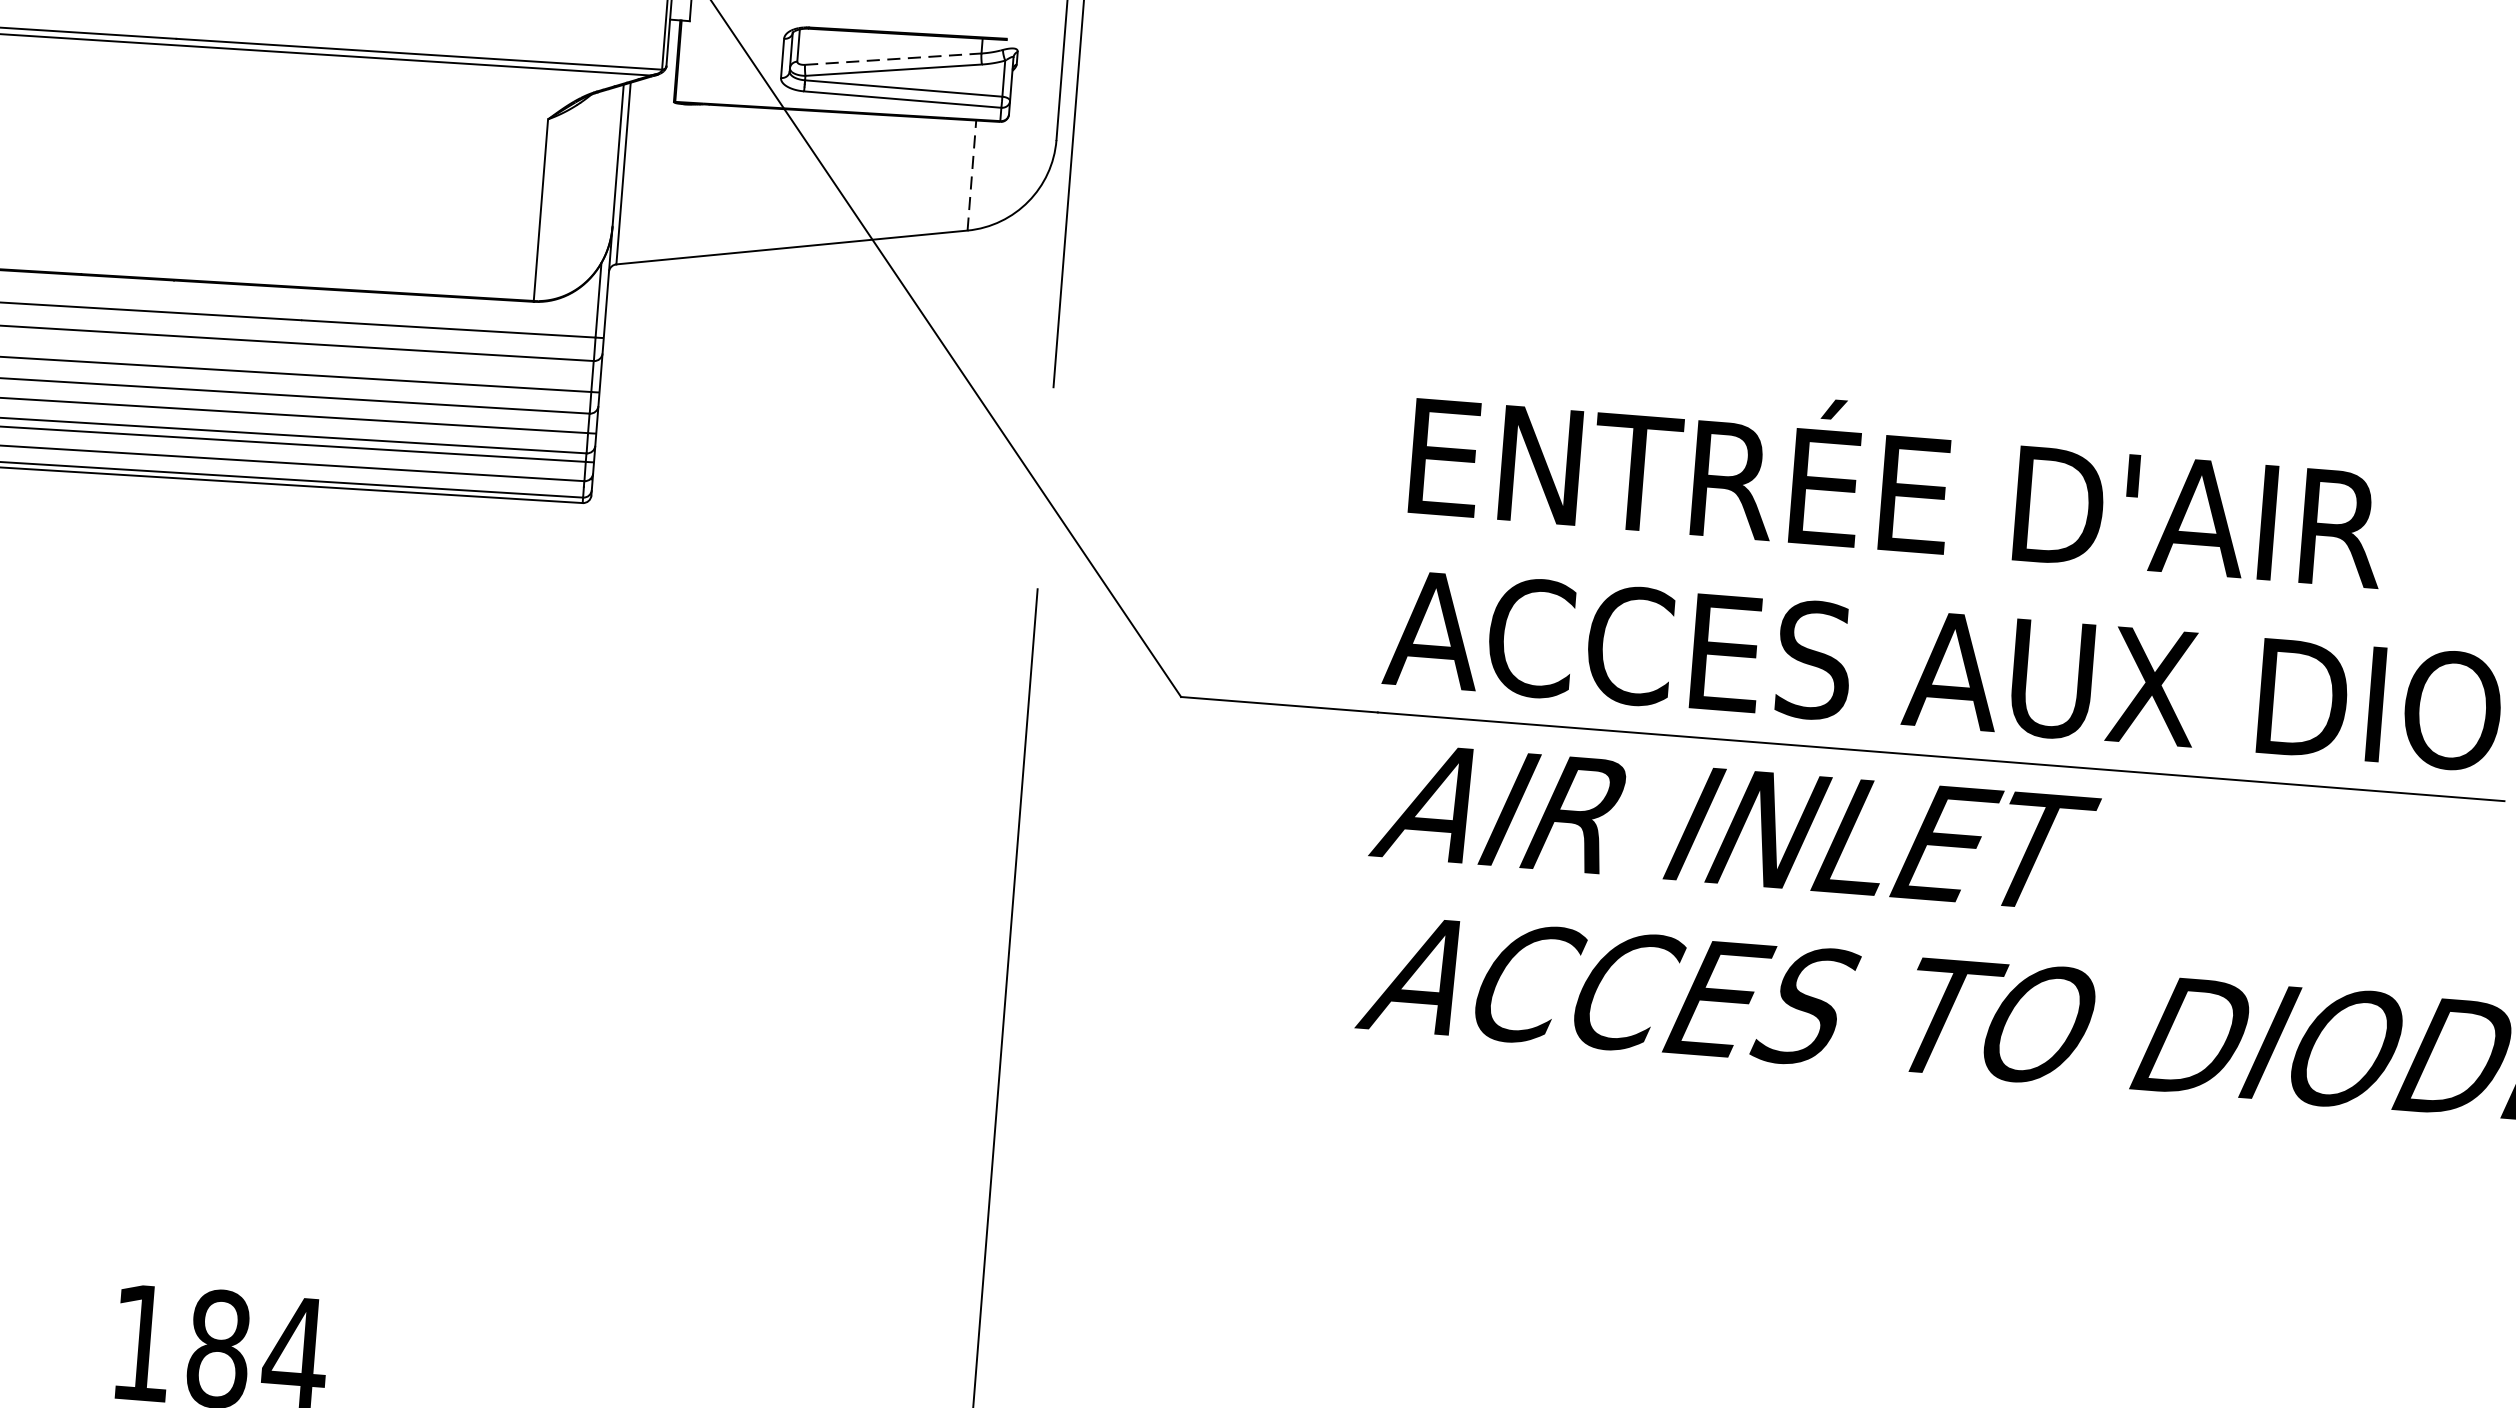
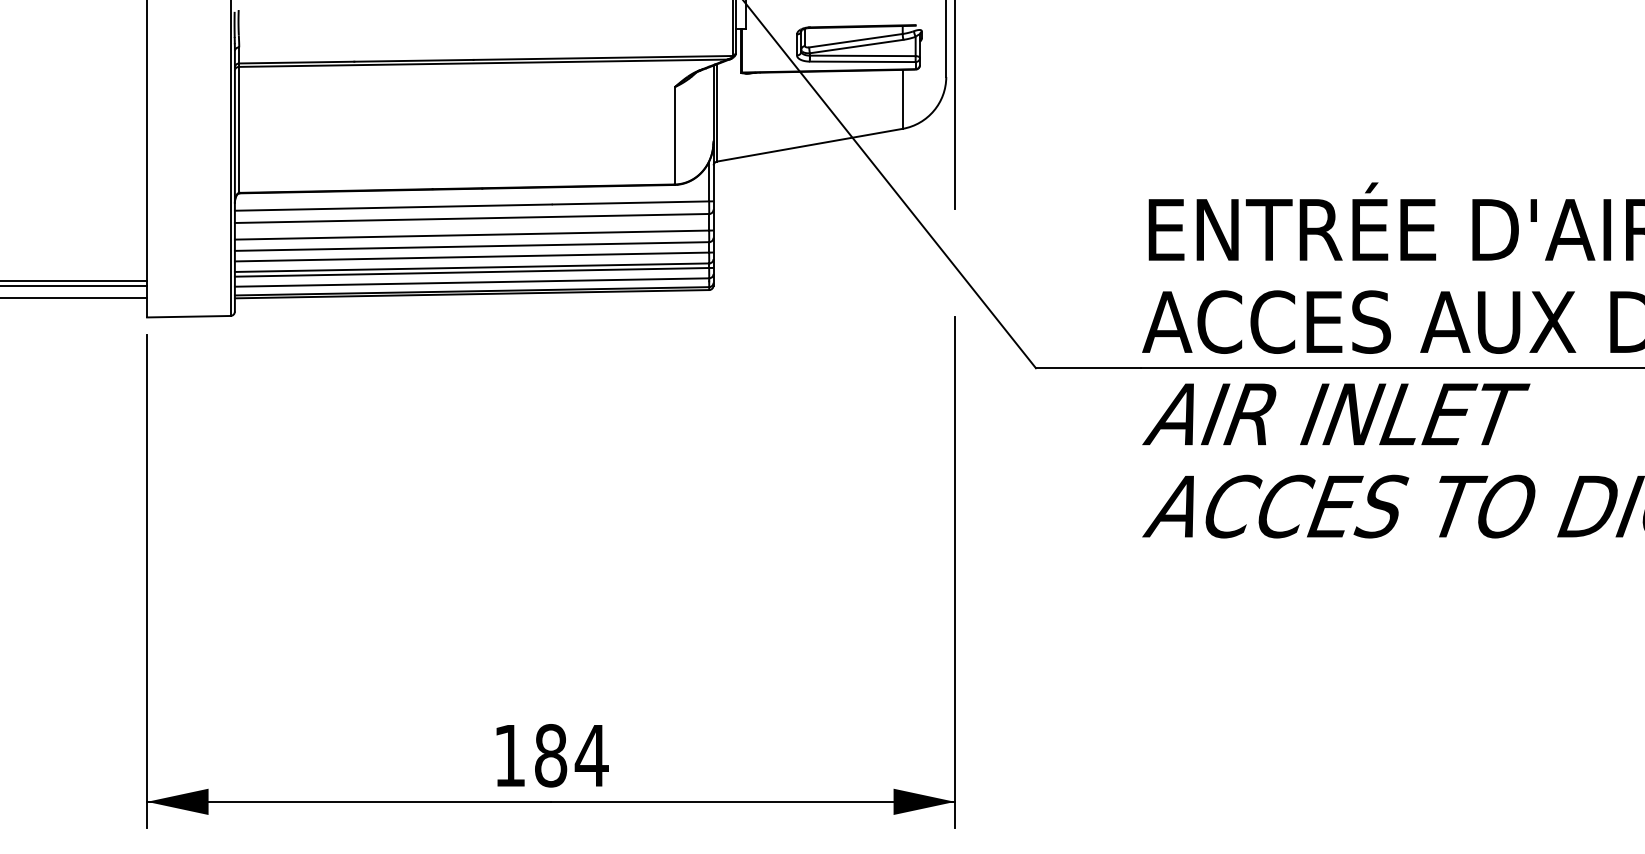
line: (894, 58) -> (856, 40), dashed -> solid
line: (971, 173) -> (902, 98), dashed -> solid

